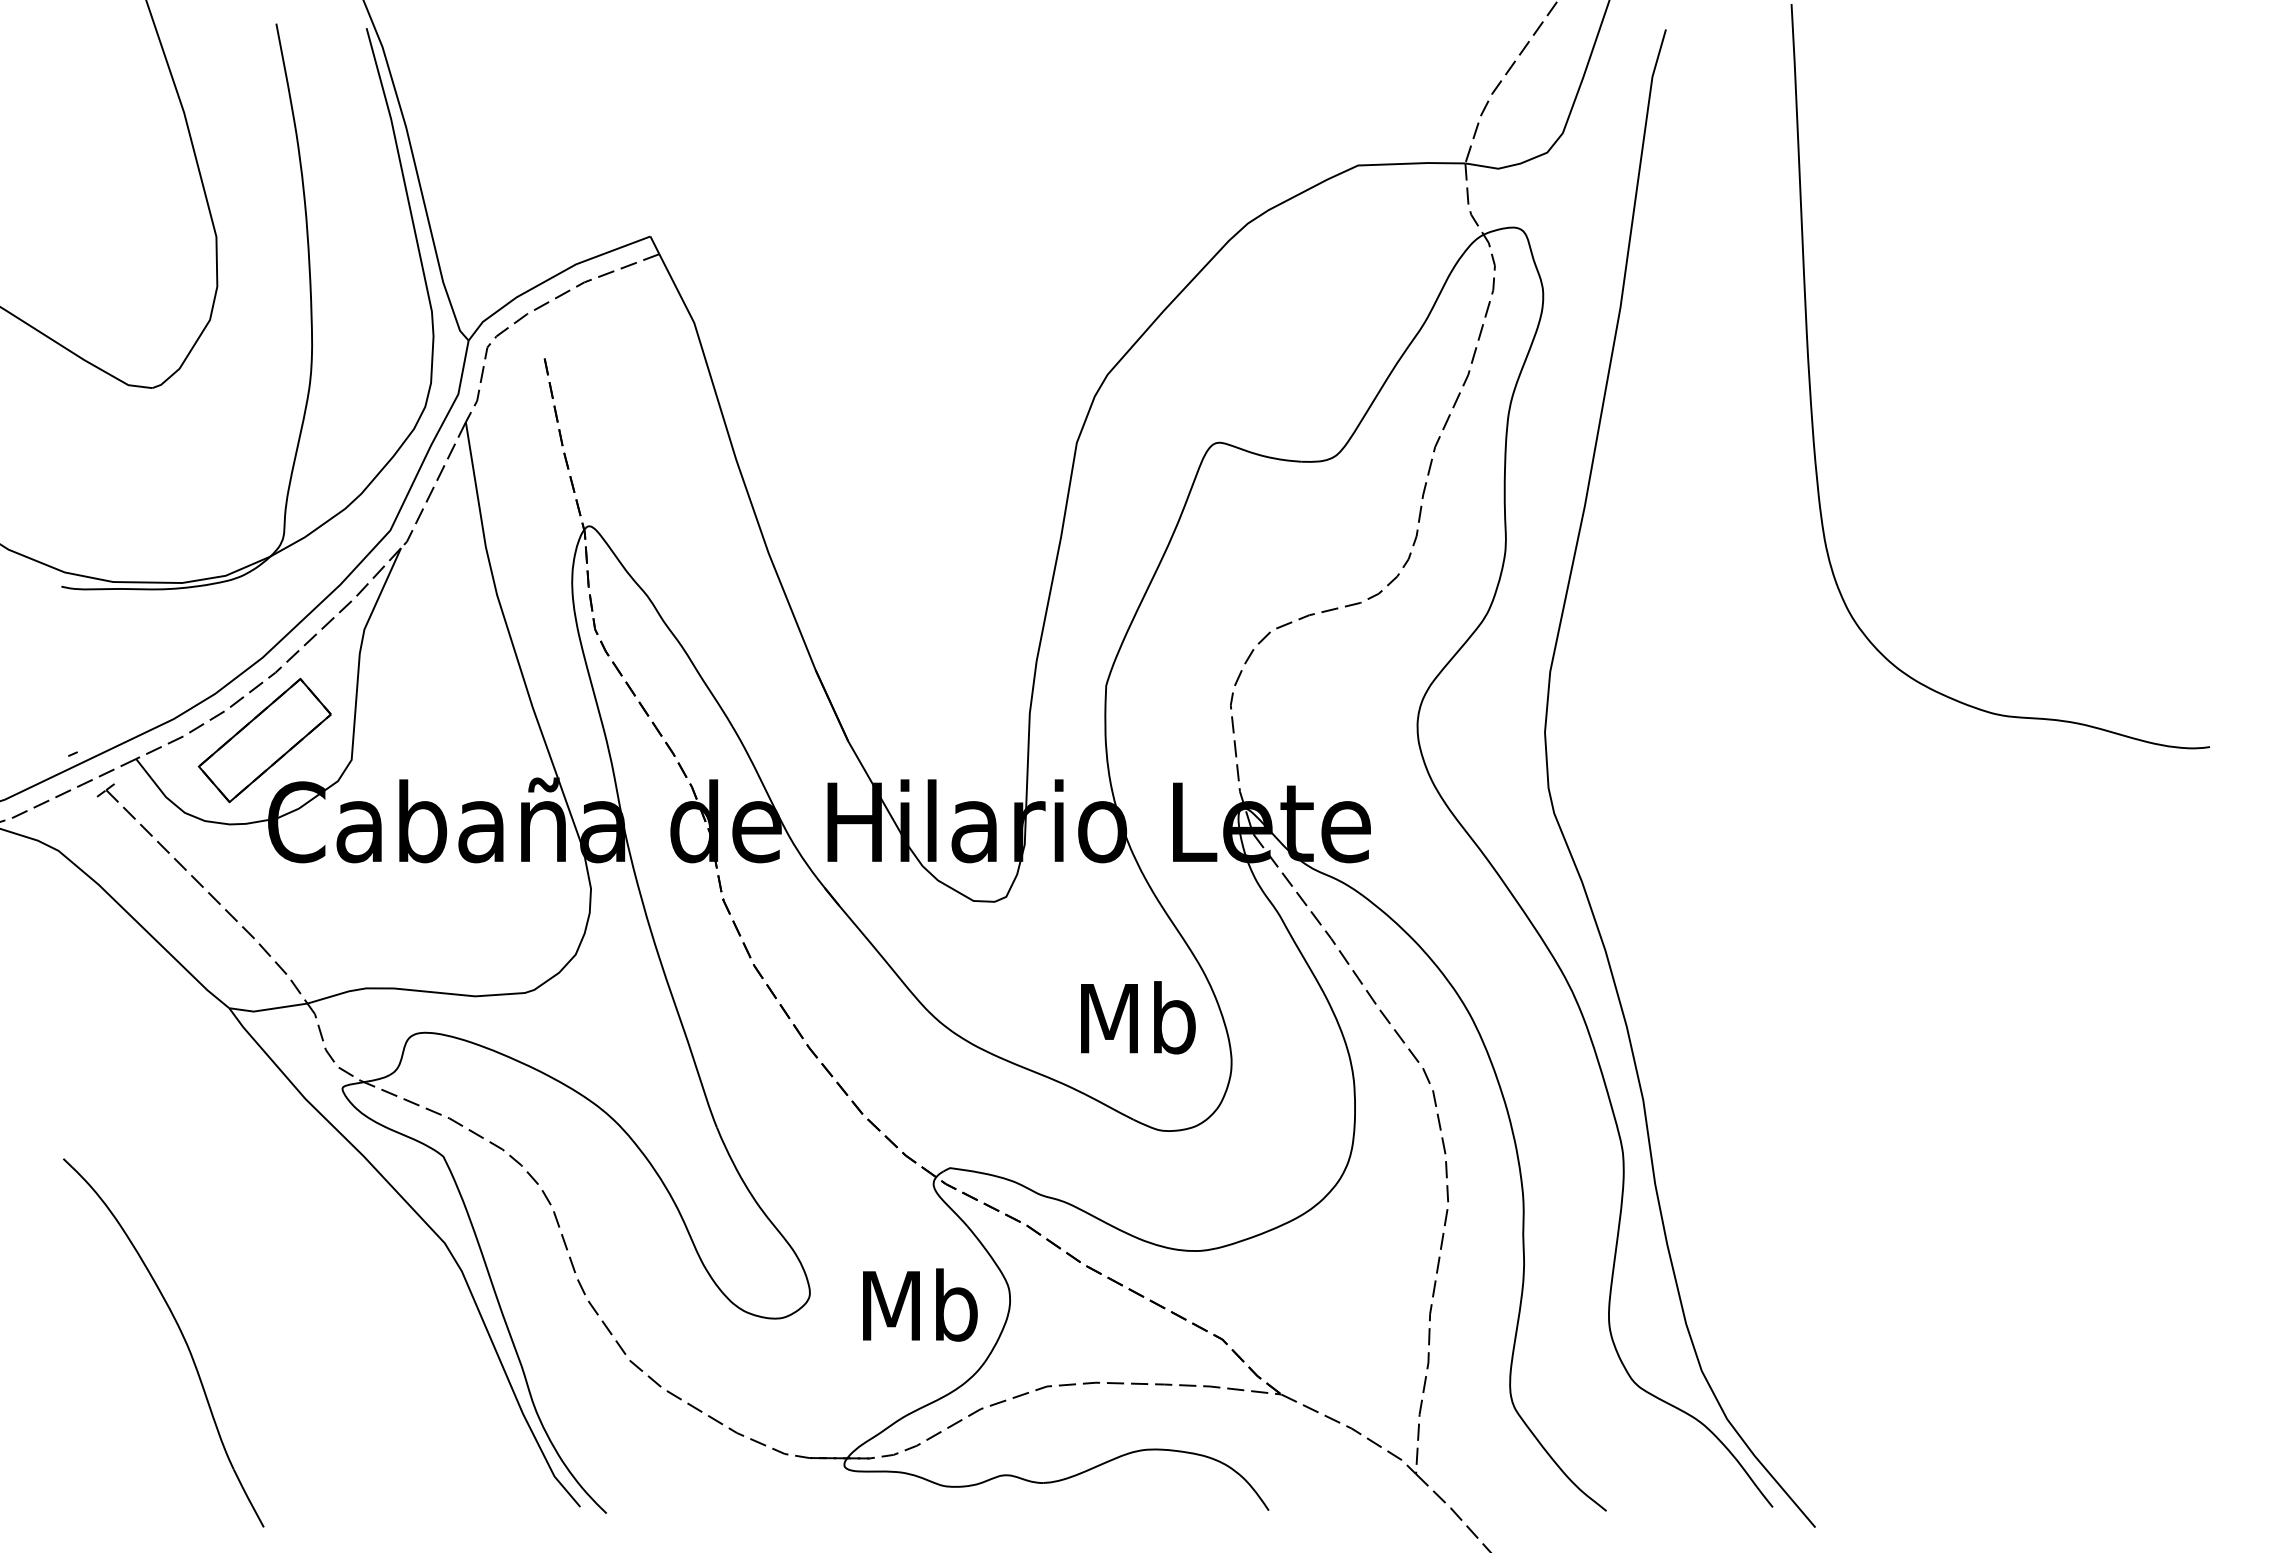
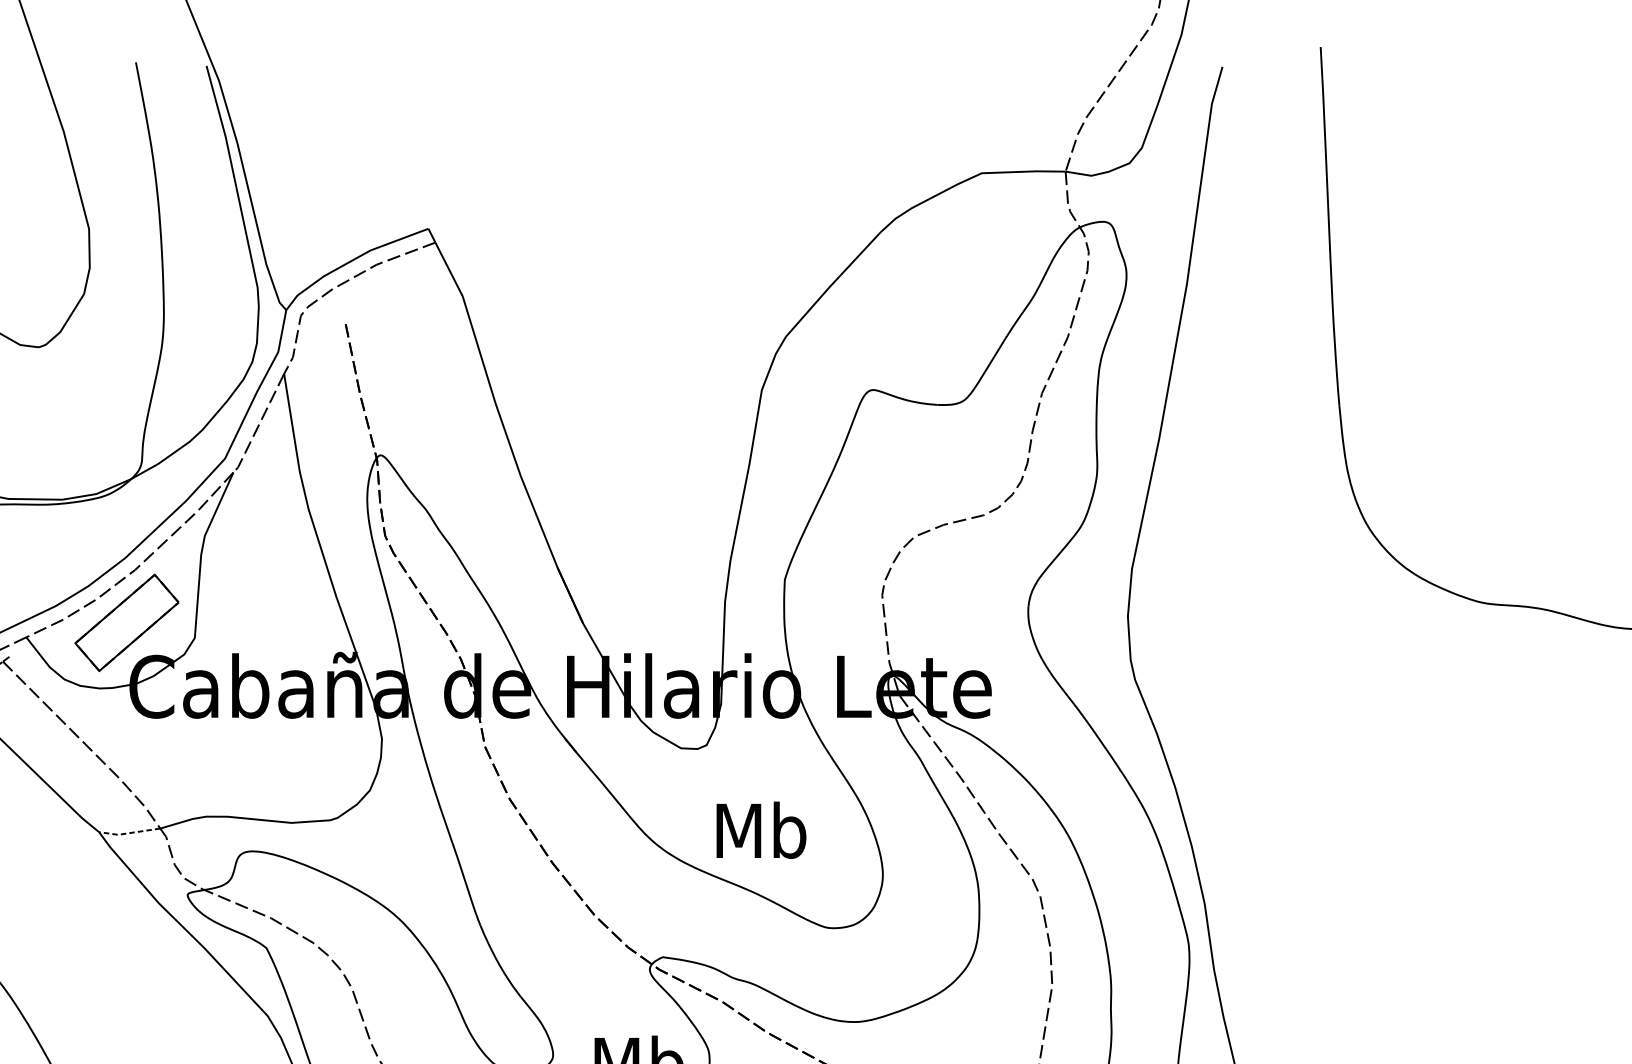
line: (267, 1009) -> (129, 833), solid -> dashed
text: (1138, 1017) -> (761, 830), moved

